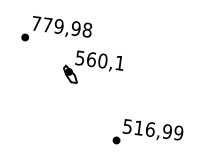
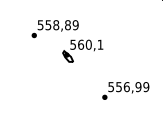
text: (60, 27) -> (57, 25), 779,98 -> 558,89
text: (138, 128) -> (118, 87), 516,99 -> 556,99

